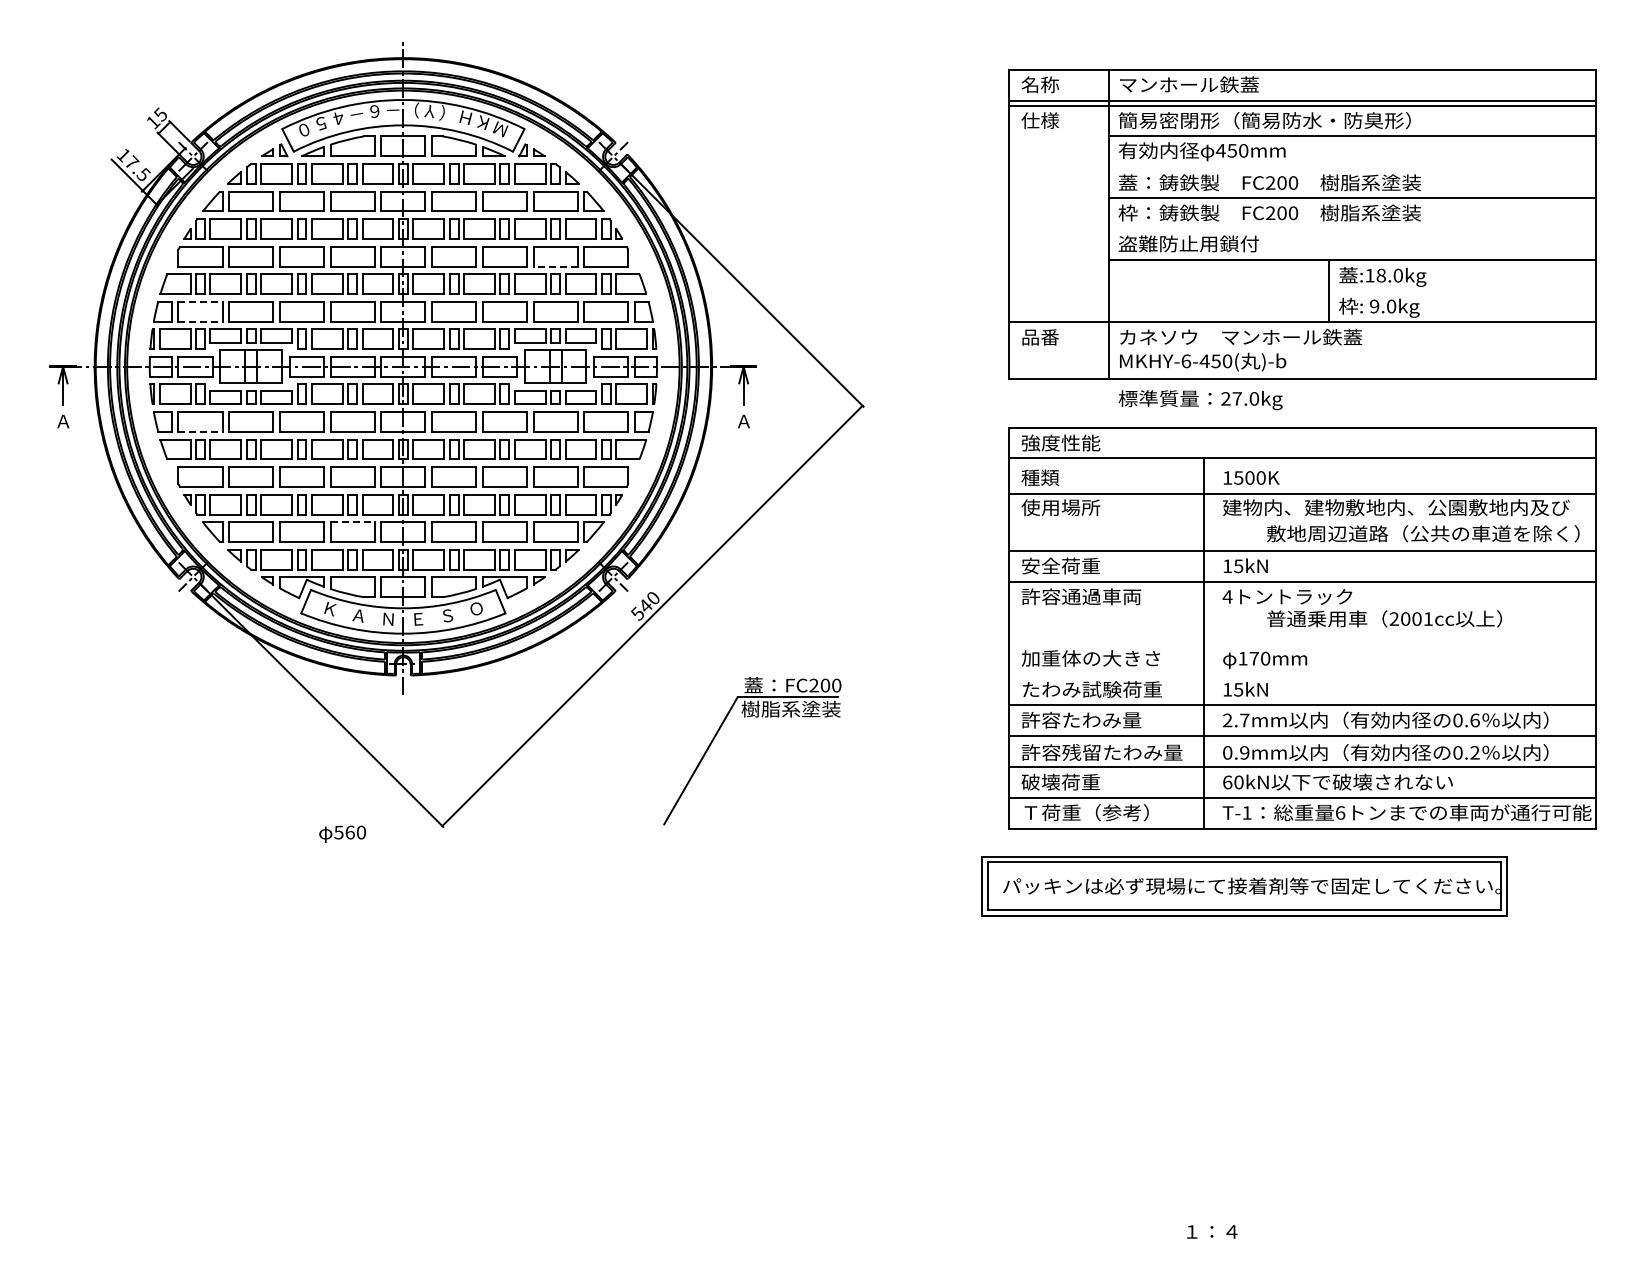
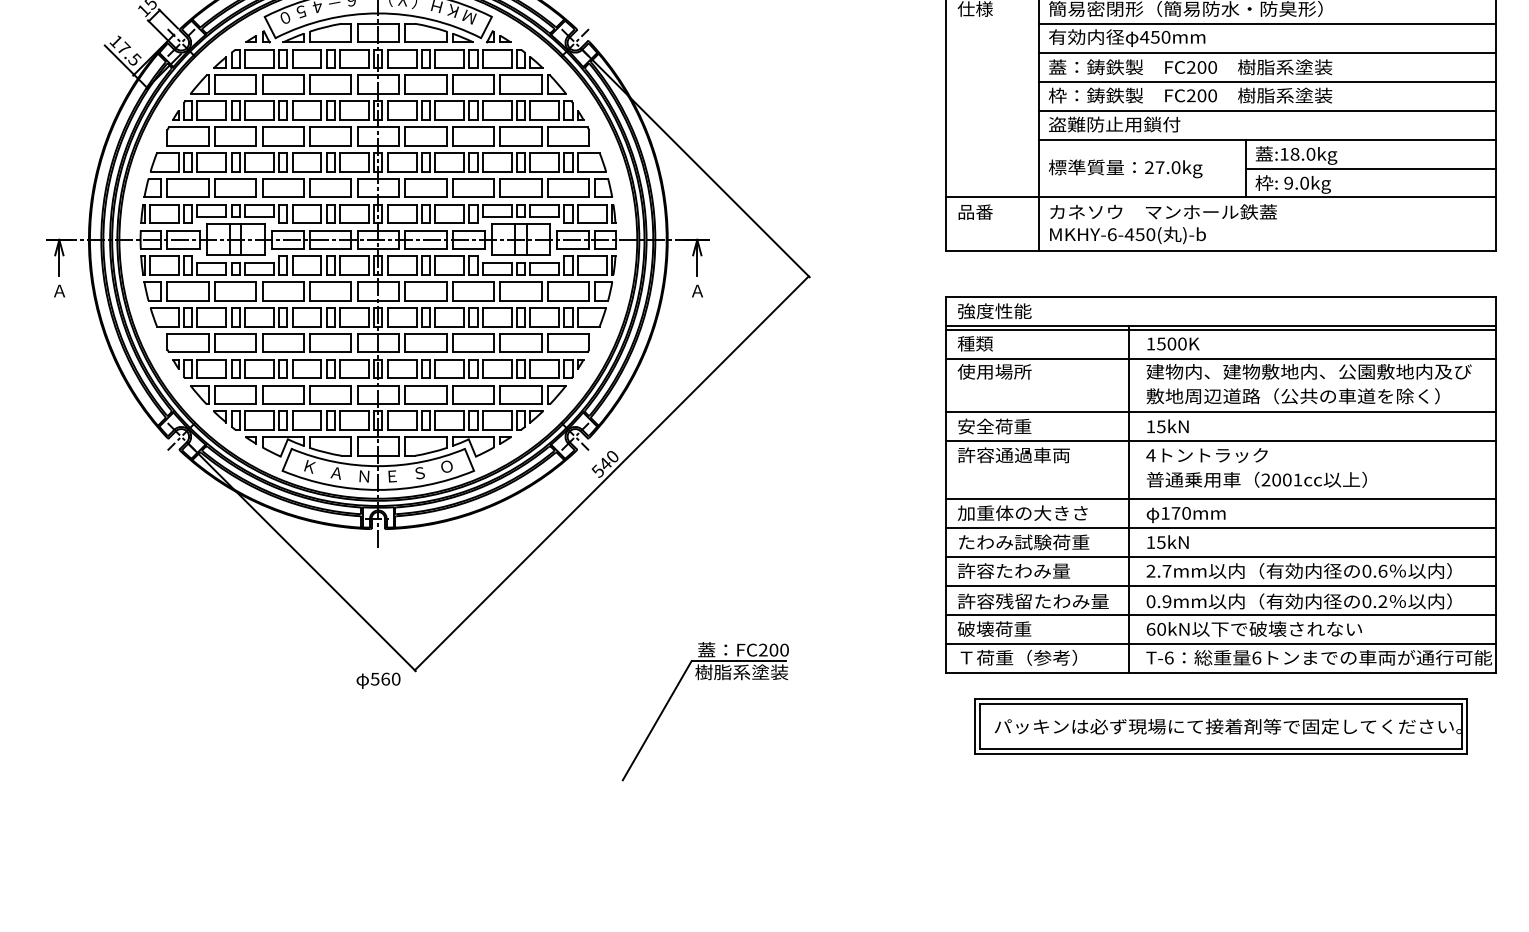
line: (1351, 167) -> (1267, 52), added
line: (1351, 229) -> (1267, 111), added
line: (555, 266) -> (520, 145), dashed -> solid
line: (1462, 290) -> (1371, 168), added
line: (201, 301) -> (189, 178), dashed -> solid
line: (201, 321) -> (189, 197), dashed -> solid
text: (1200, 400) -> (1125, 169), moved
line: (201, 431) -> (189, 300), dashed -> solid
line: (1302, 462) -> (1221, 329), added
line: (353, 522) -> (331, 385), dashed -> solid
text: (1423, 533) -> (1293, 396), moved
text: (1384, 618) -> (1256, 479), moved
line: (1302, 643) -> (1221, 499), added
line: (1302, 674) -> (1221, 528), added
part: (755, 717) -> (708, 680), moved
text: (1246, 812) -> (1168, 657), T-1 -> T-6
text: (342, 833) -> (378, 680), moved
part: (1244, 886) -> (1221, 726), moved

